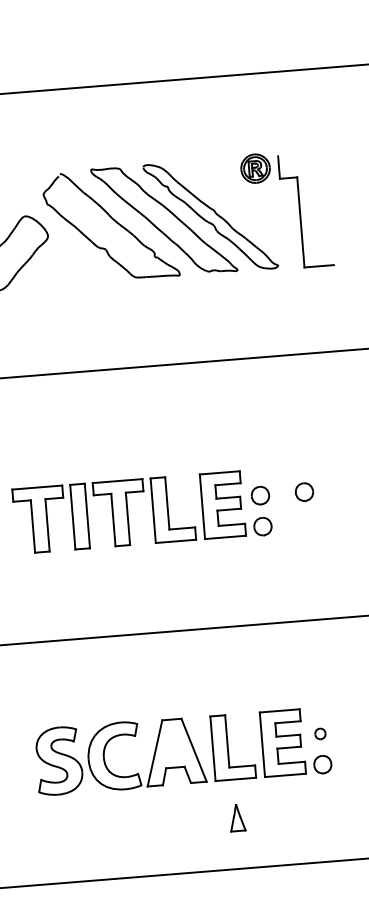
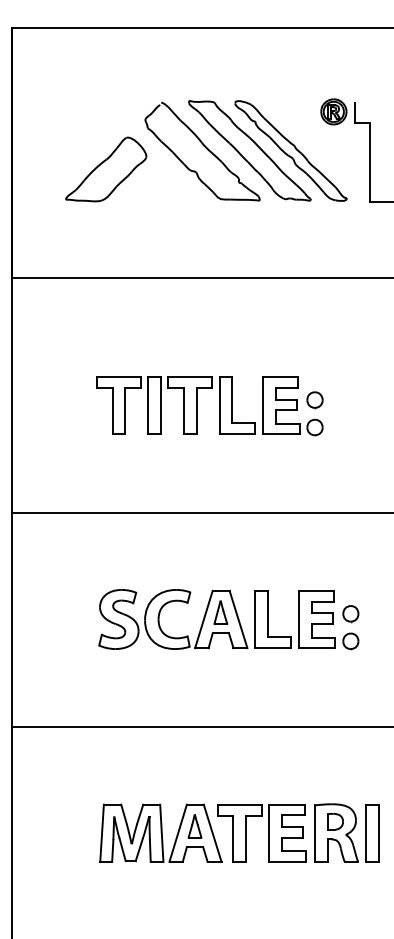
part: (303, 492) -> (353, 400), removed
part: (319, 734) -> (350, 614), size x1.67
part: (237, 818) -> (220, 612), moved

